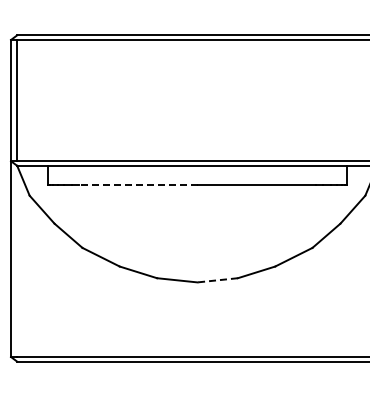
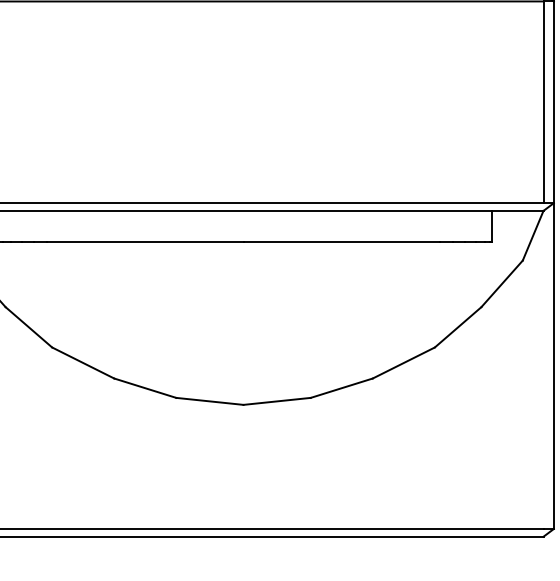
line: (137, 184) -> (143, 241), dashed -> solid
line: (217, 280) -> (276, 401), dashed -> solid

